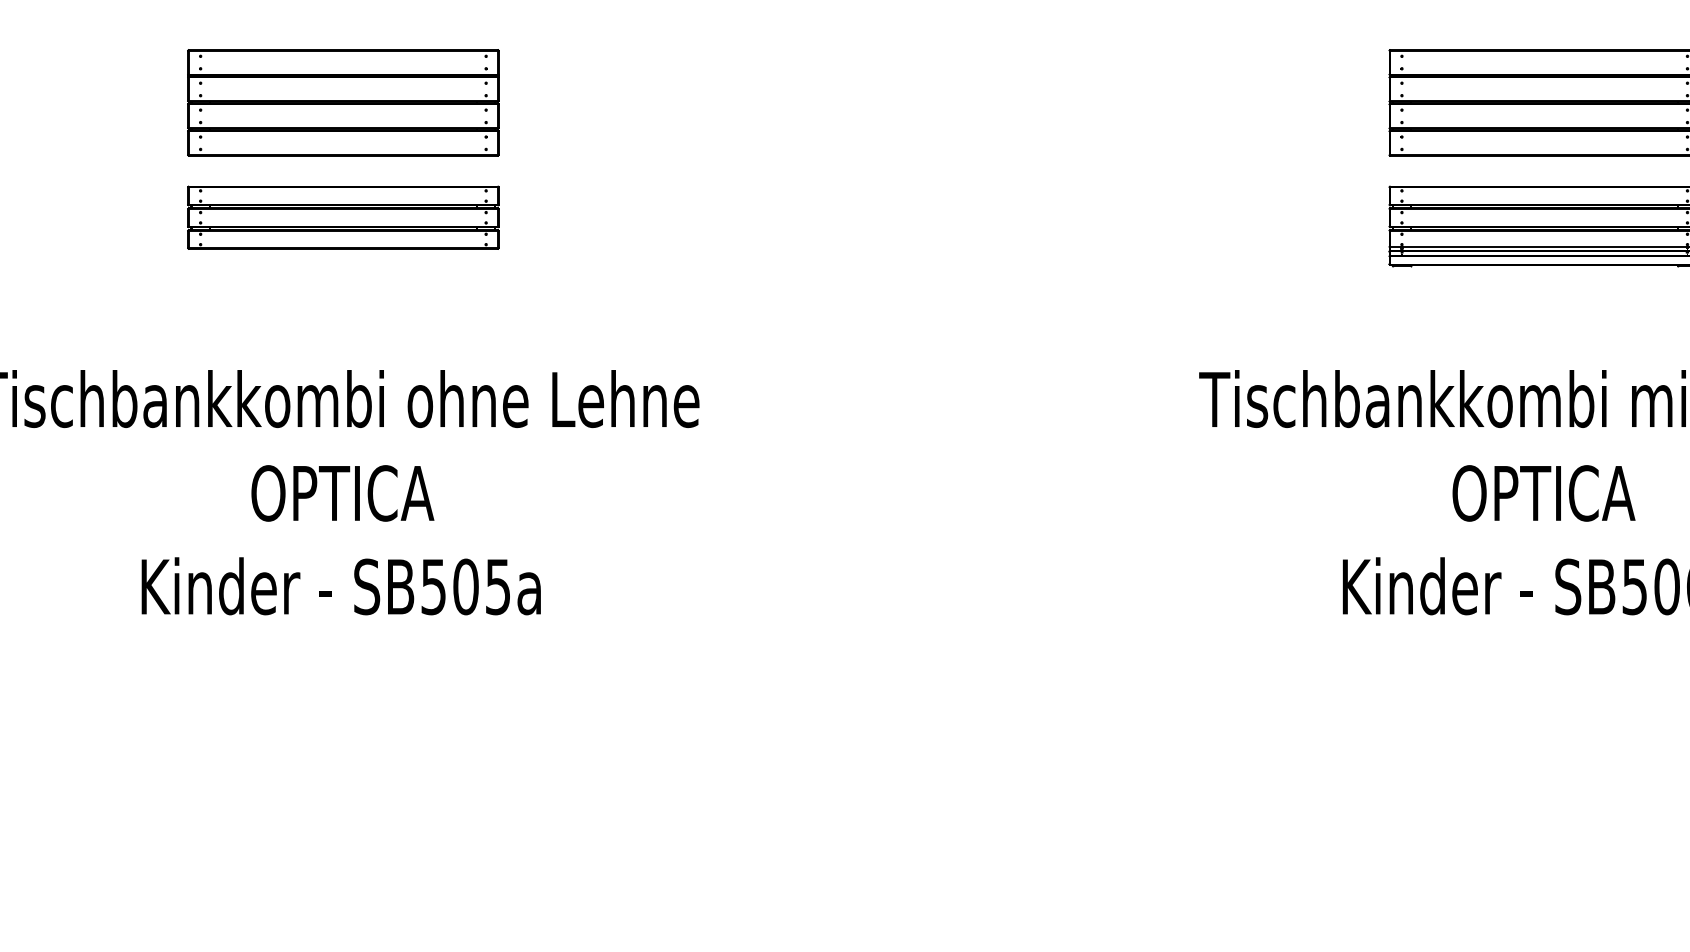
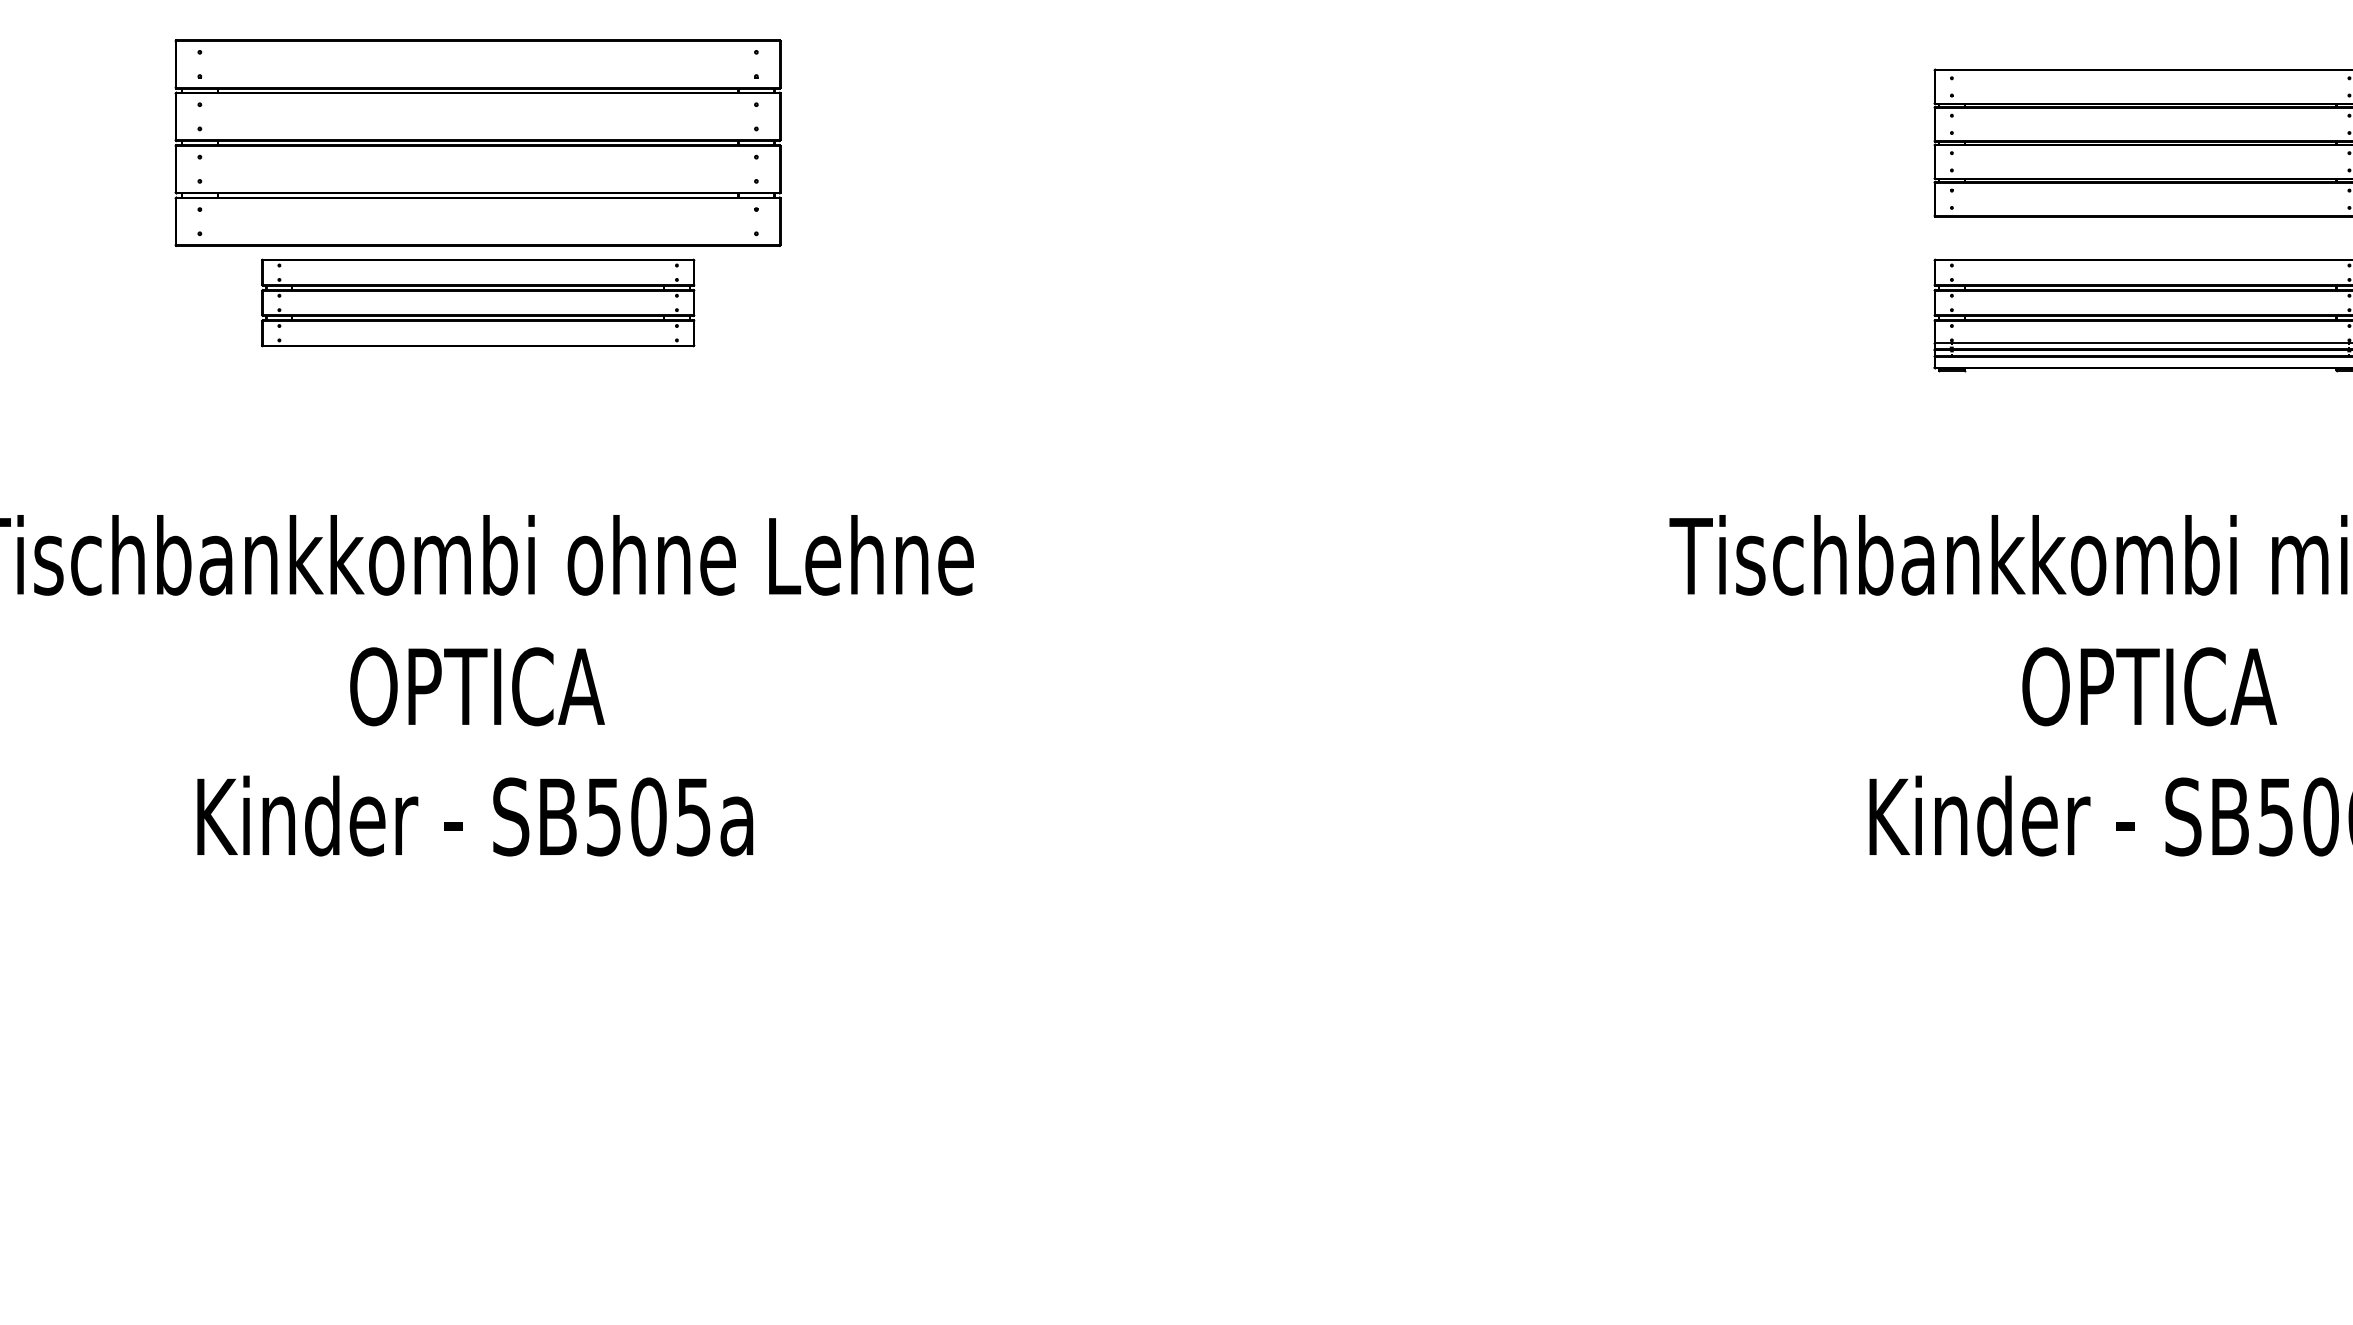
part: (343, 102) -> (478, 142), size x1.4

